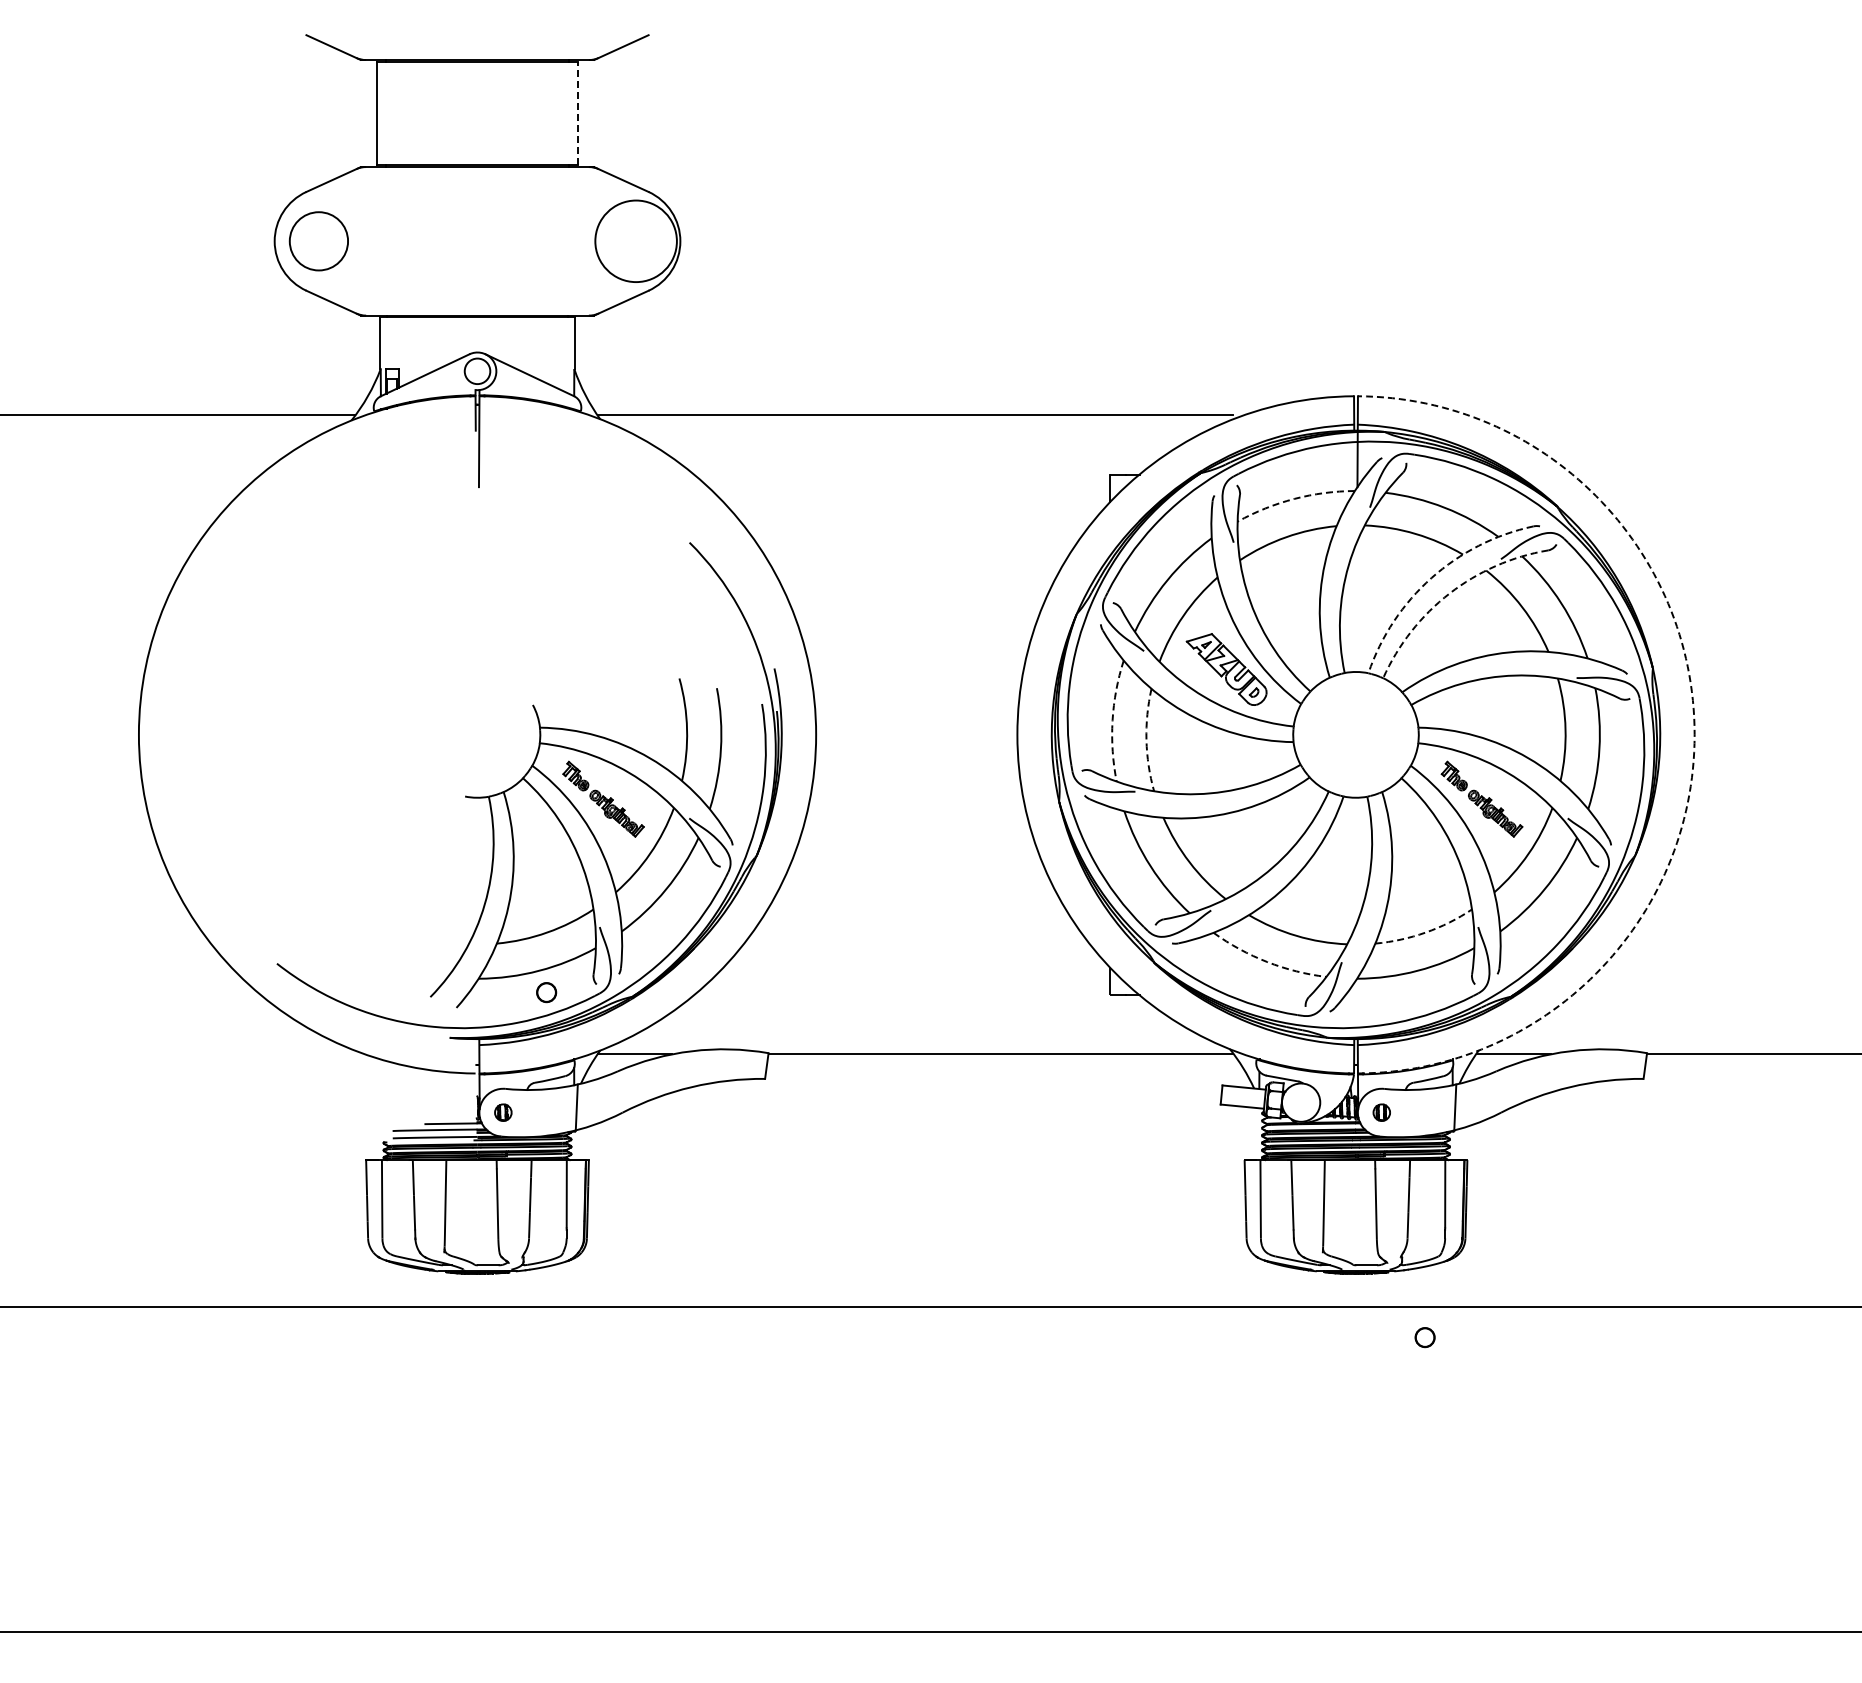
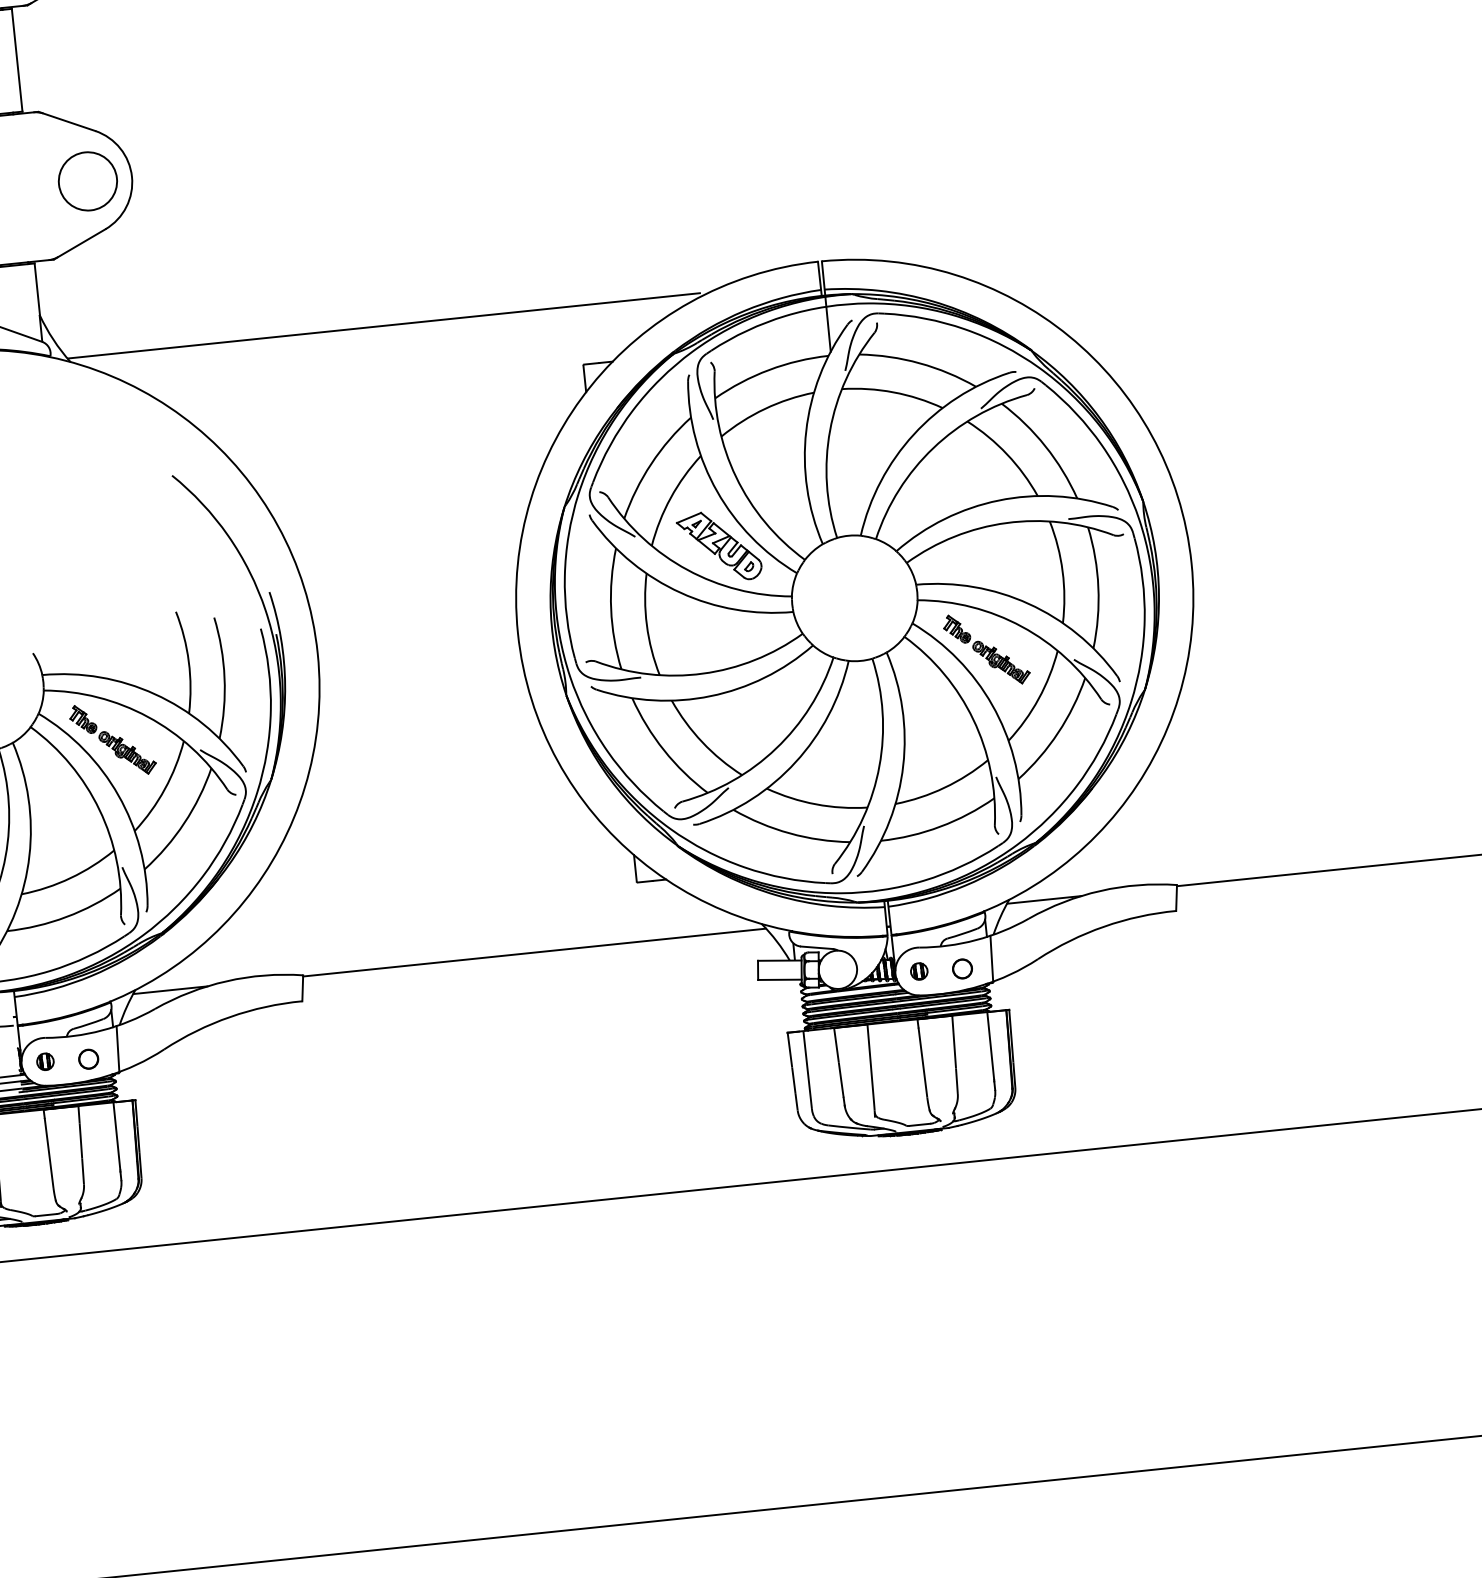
line: (578, 113) -> (17, 60), dashed -> solid
circle: (636, 241) -> (88, 181), size x0.71
arc: (1294, 498) -> (769, 369), dashed -> solid
arc: (1431, 578) -> (913, 435), dashed -> solid
arc: (1449, 593) -> (933, 448), dashed -> solid
arc: (1112, 720) -> (611, 609), dashed -> solid
arc: (1694, 734) -> (1191, 563), dashed -> solid
arc: (1146, 740) -> (646, 625), dashed -> solid
arc: (1425, 932) -> (944, 787), dashed -> solid
arc: (1267, 962) -> (790, 833), dashed -> solid
circle: (546, 992) -> (88, 1059), moved
circle: (1424, 1337) -> (961, 968), moved

